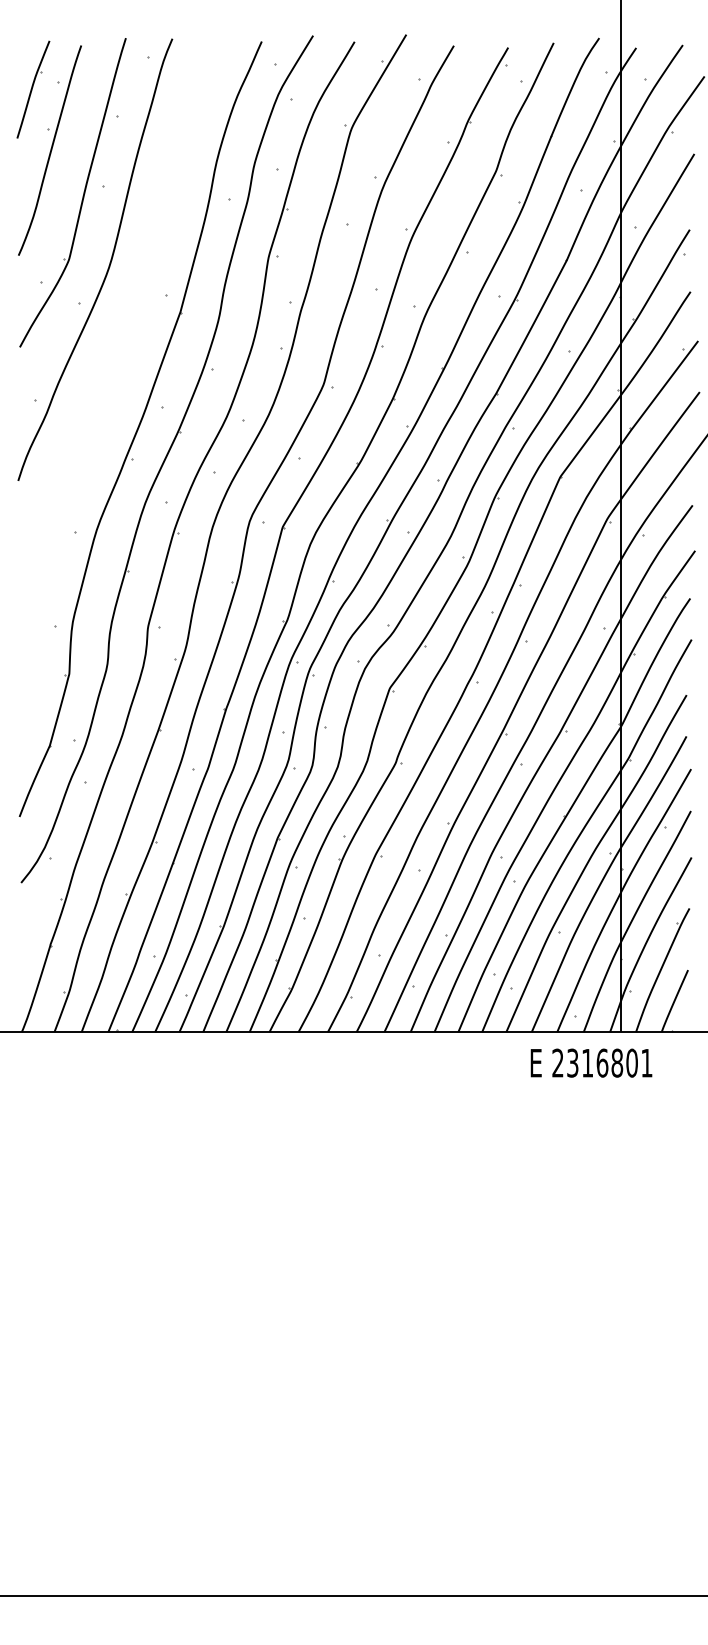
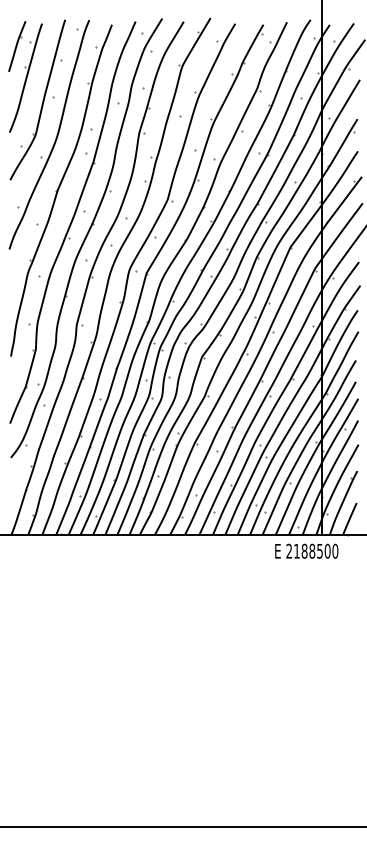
part: (118, 367) -> (61, 190), added
text: (610, 1061) -> (316, 550), 2316801 -> 2188500

